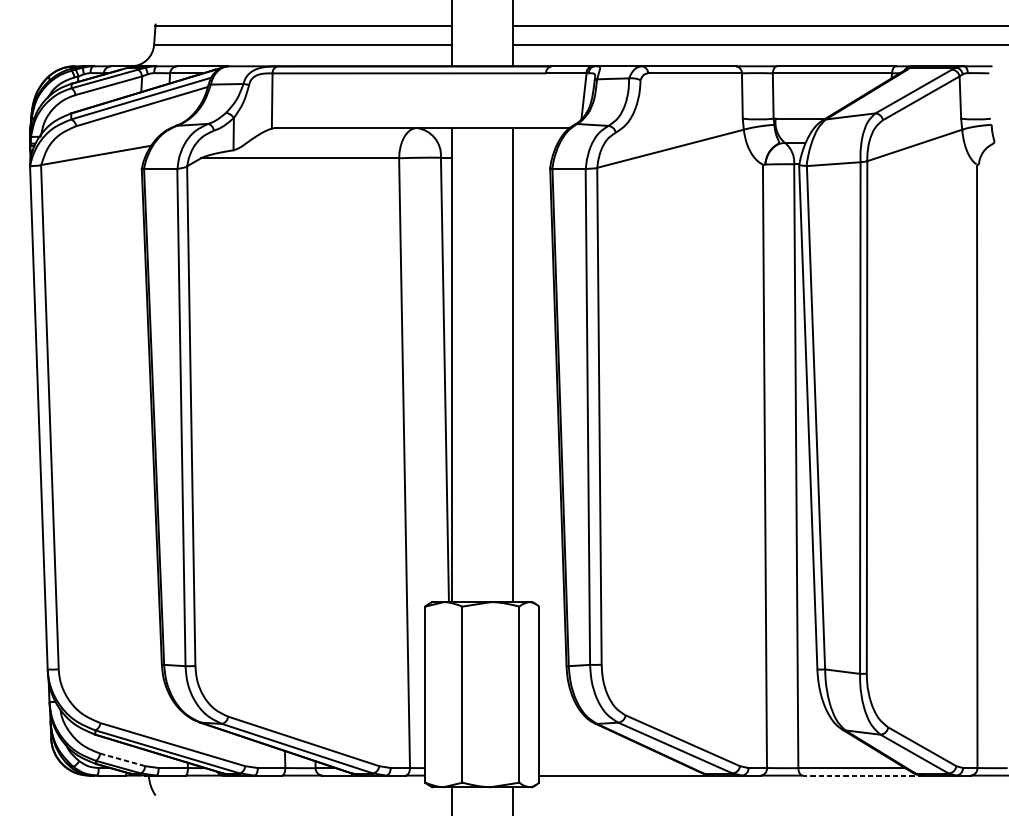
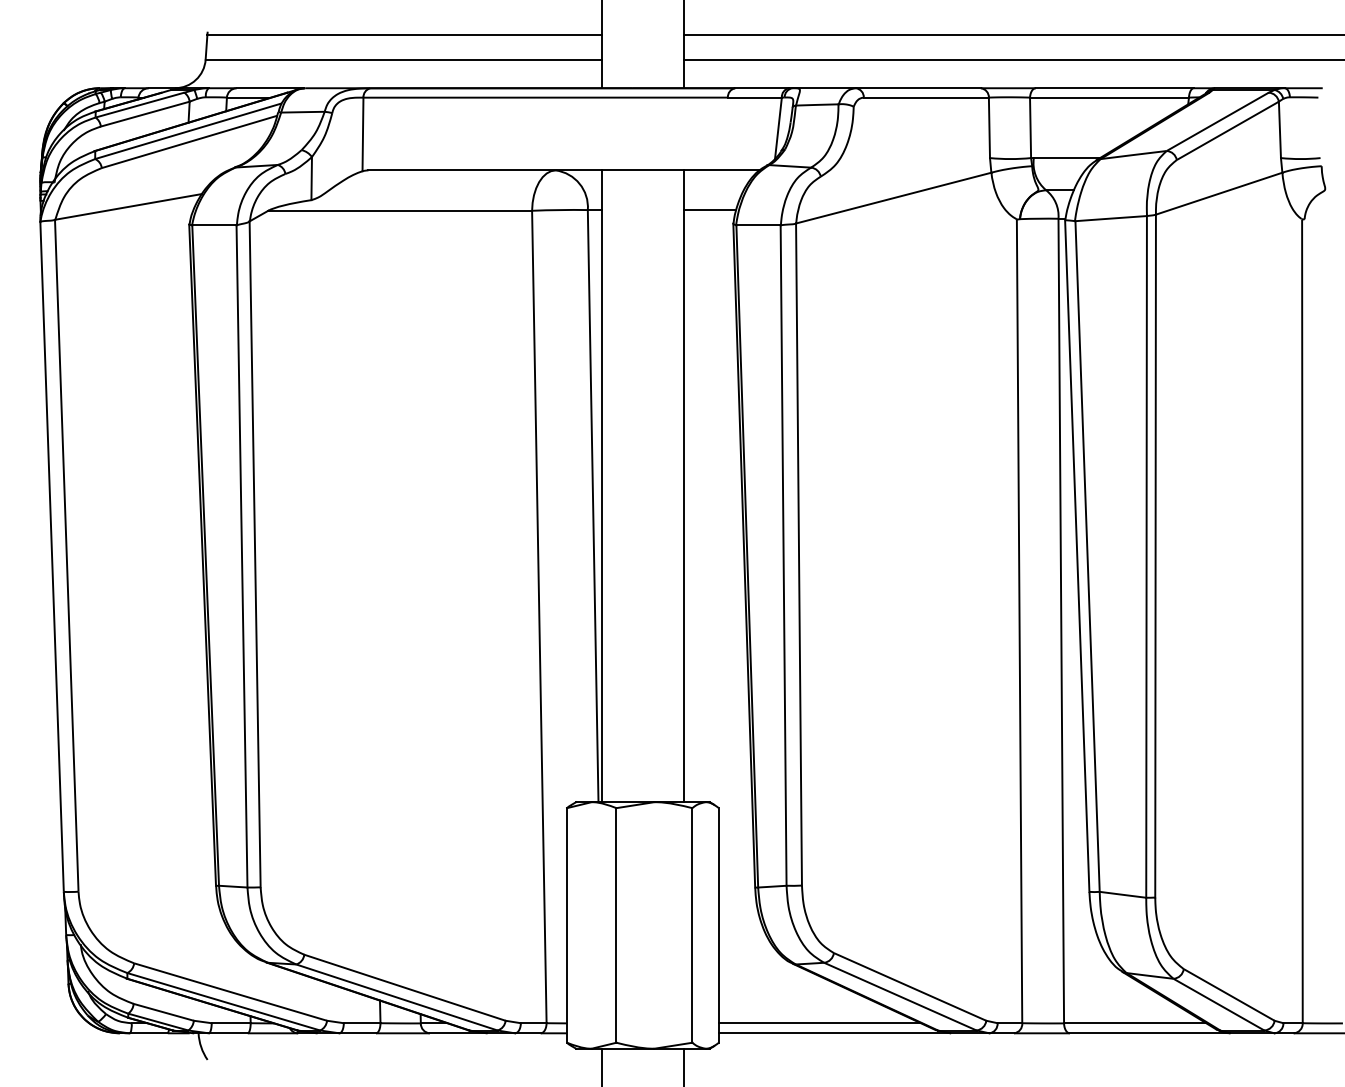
line: (532, 158) -> (709, 210), added
line: (123, 759) -> (164, 1012), dashed -> solid
line: (614, 768) -> (819, 1023), added
line: (862, 775) -> (1149, 1033), dashed -> solid

